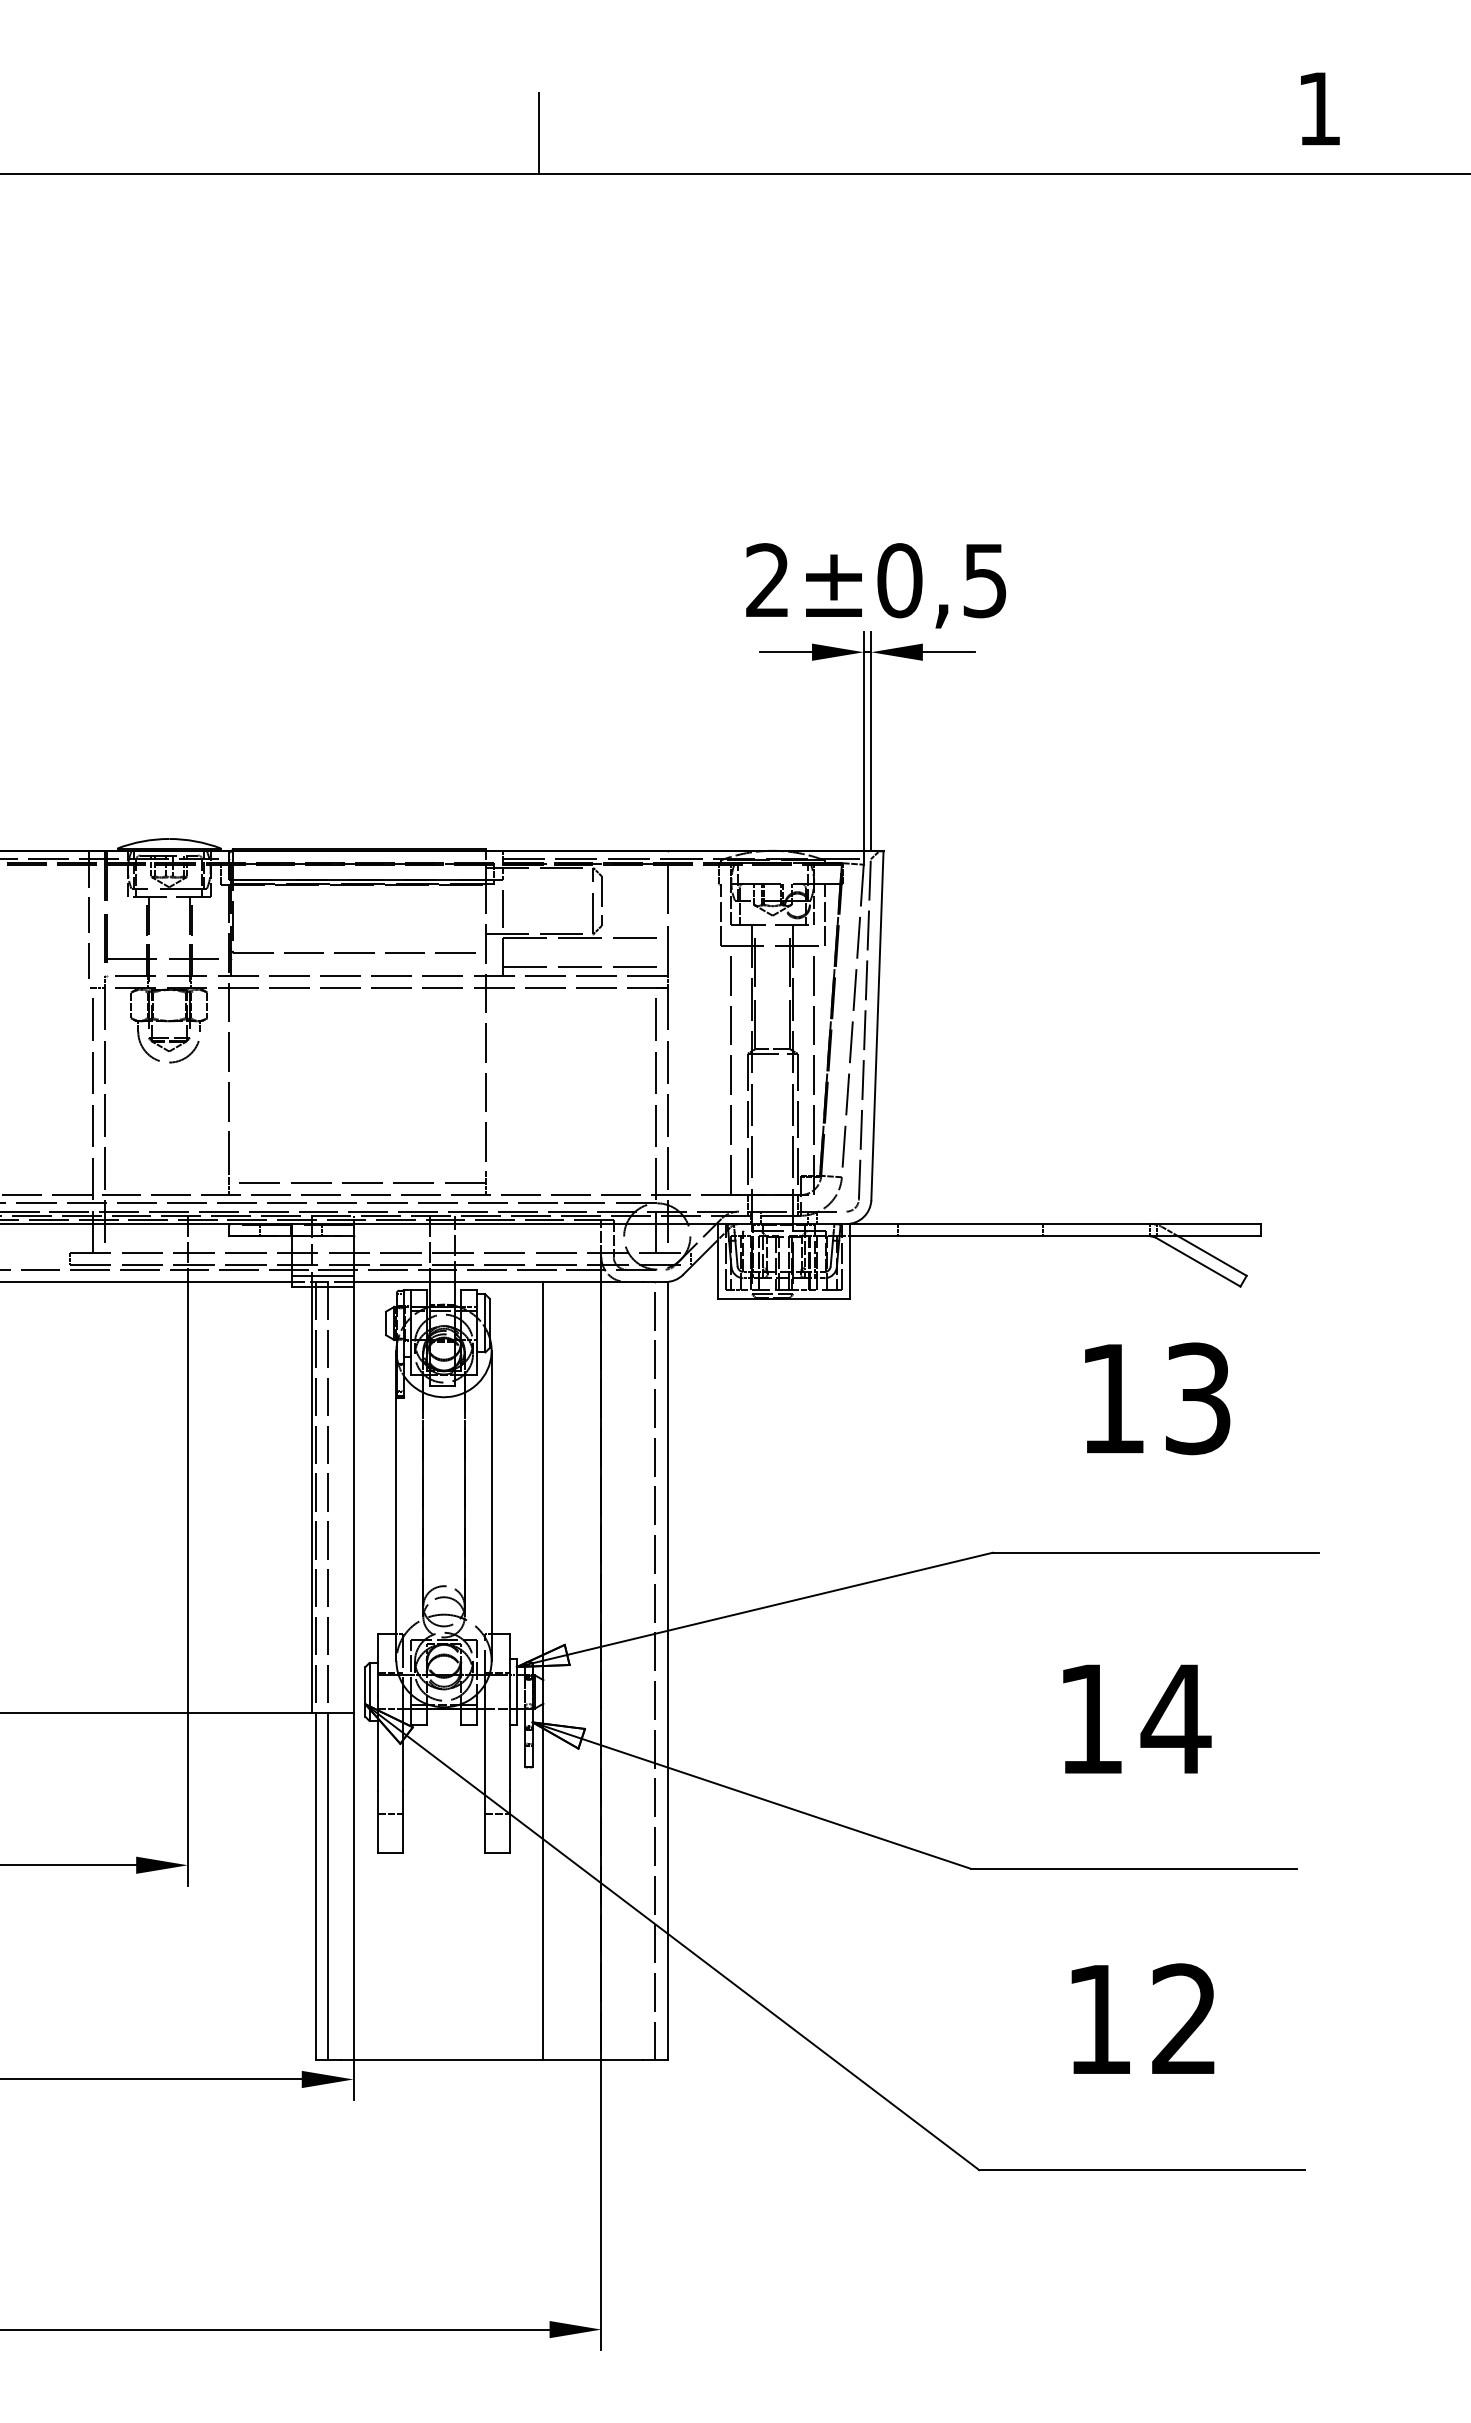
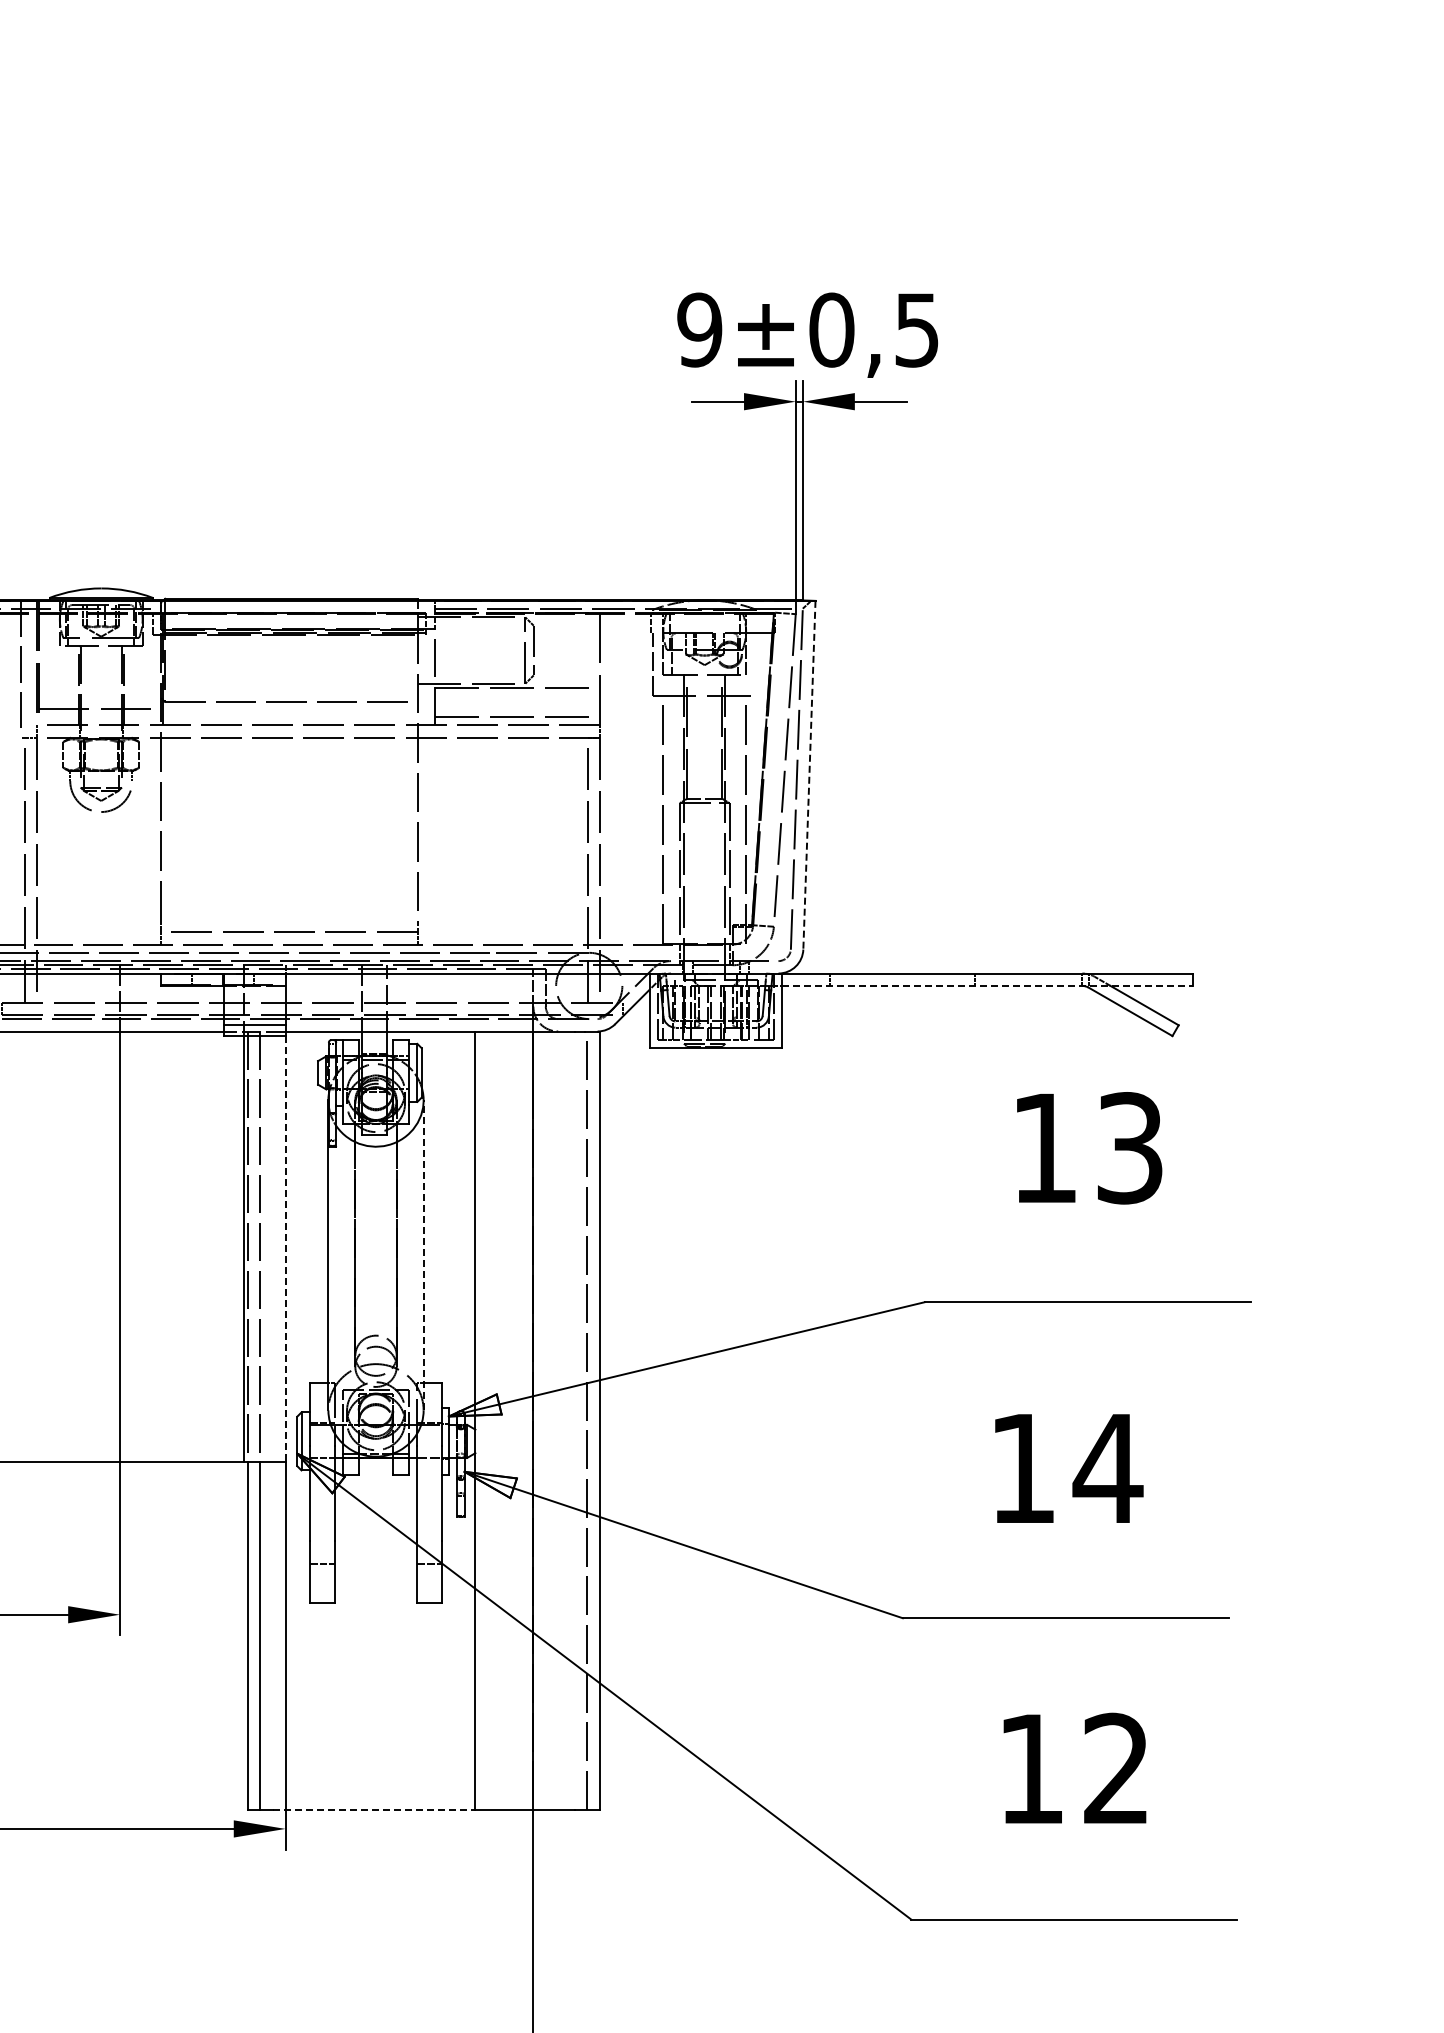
text: (767, 580) -> (699, 329), 2 -> 9
line: (824, 914) -> (756, 663), removed
line: (877, 1026) -> (809, 775), solid -> dashed
line: (1055, 1236) -> (987, 985), solid -> dashed
line: (353, 1500) -> (285, 1249), solid -> dashed
line: (491, 1505) -> (423, 1254), solid -> dashed
line: (442, 2060) -> (374, 1809), solid -> dashed

